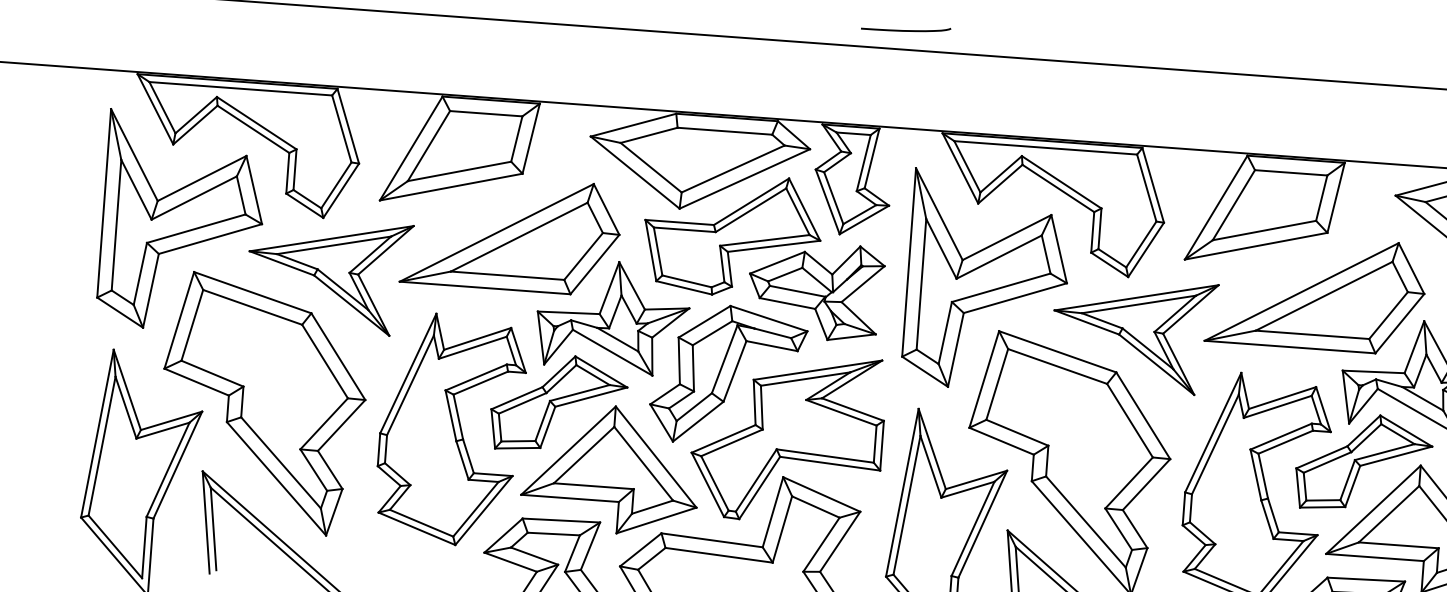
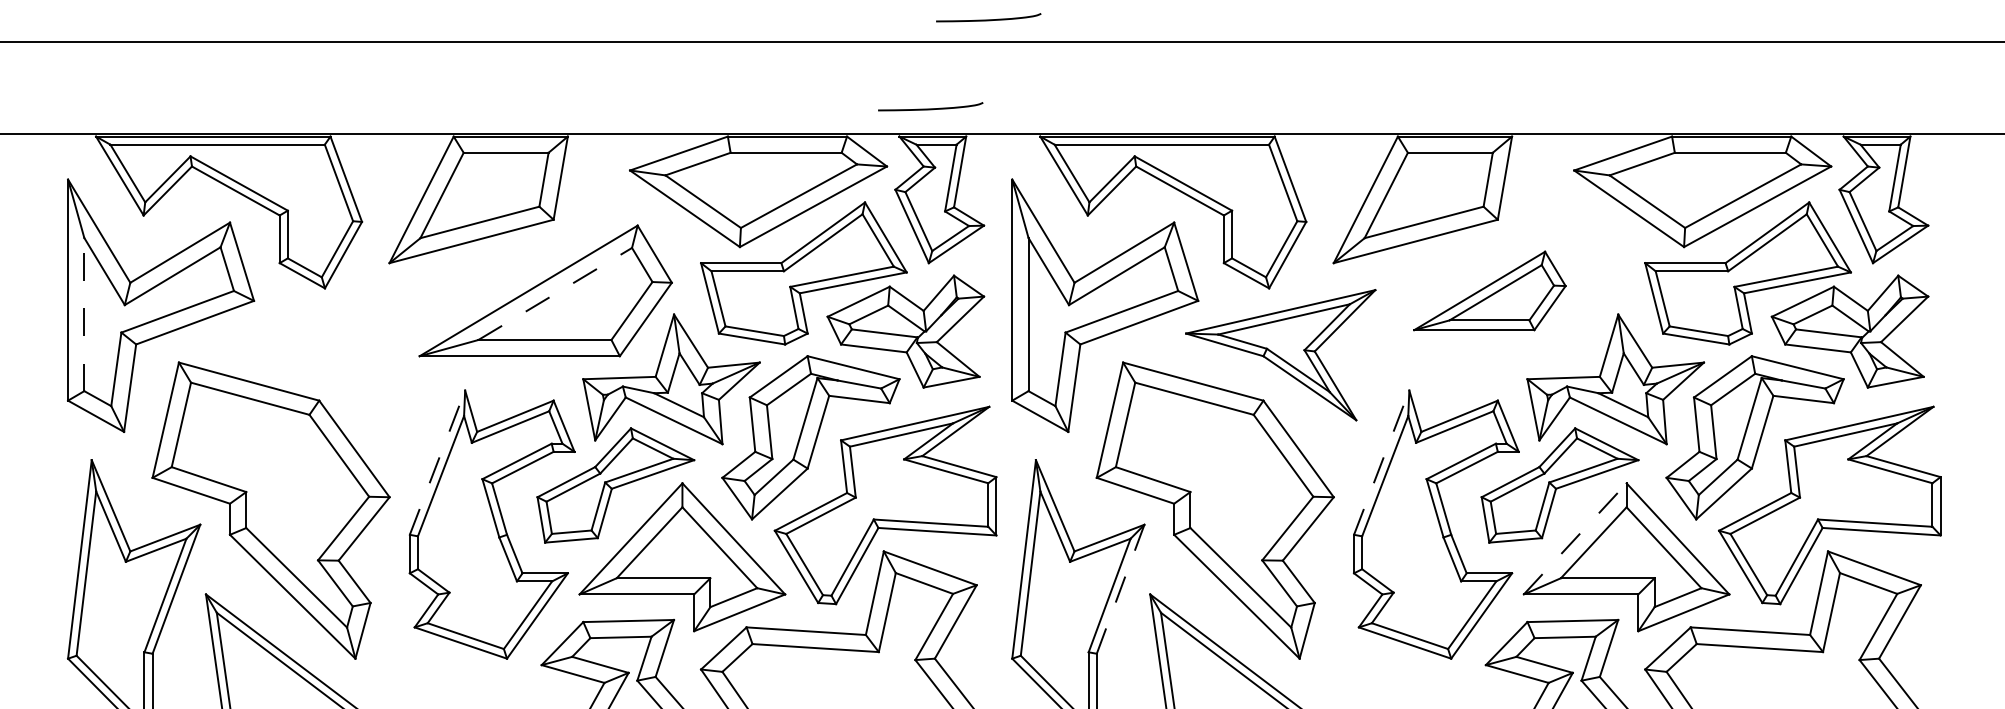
curve: (850, 102) -> (930, 108), added
line: (116, 225) -> (84, 314), solid -> dashed
line: (519, 236) -> (555, 293), solid -> dashed
part: (328, 275) -> (336, 355), removed
part: (1315, 292) -> (1489, 290), size x0.6
line: (408, 373) -> (437, 462), solid -> dashed
line: (1213, 432) -> (1381, 462), solid -> dashed
line: (1373, 509) -> (1575, 538), solid -> dashed
line: (982, 524) -> (1120, 589), solid -> dashed

